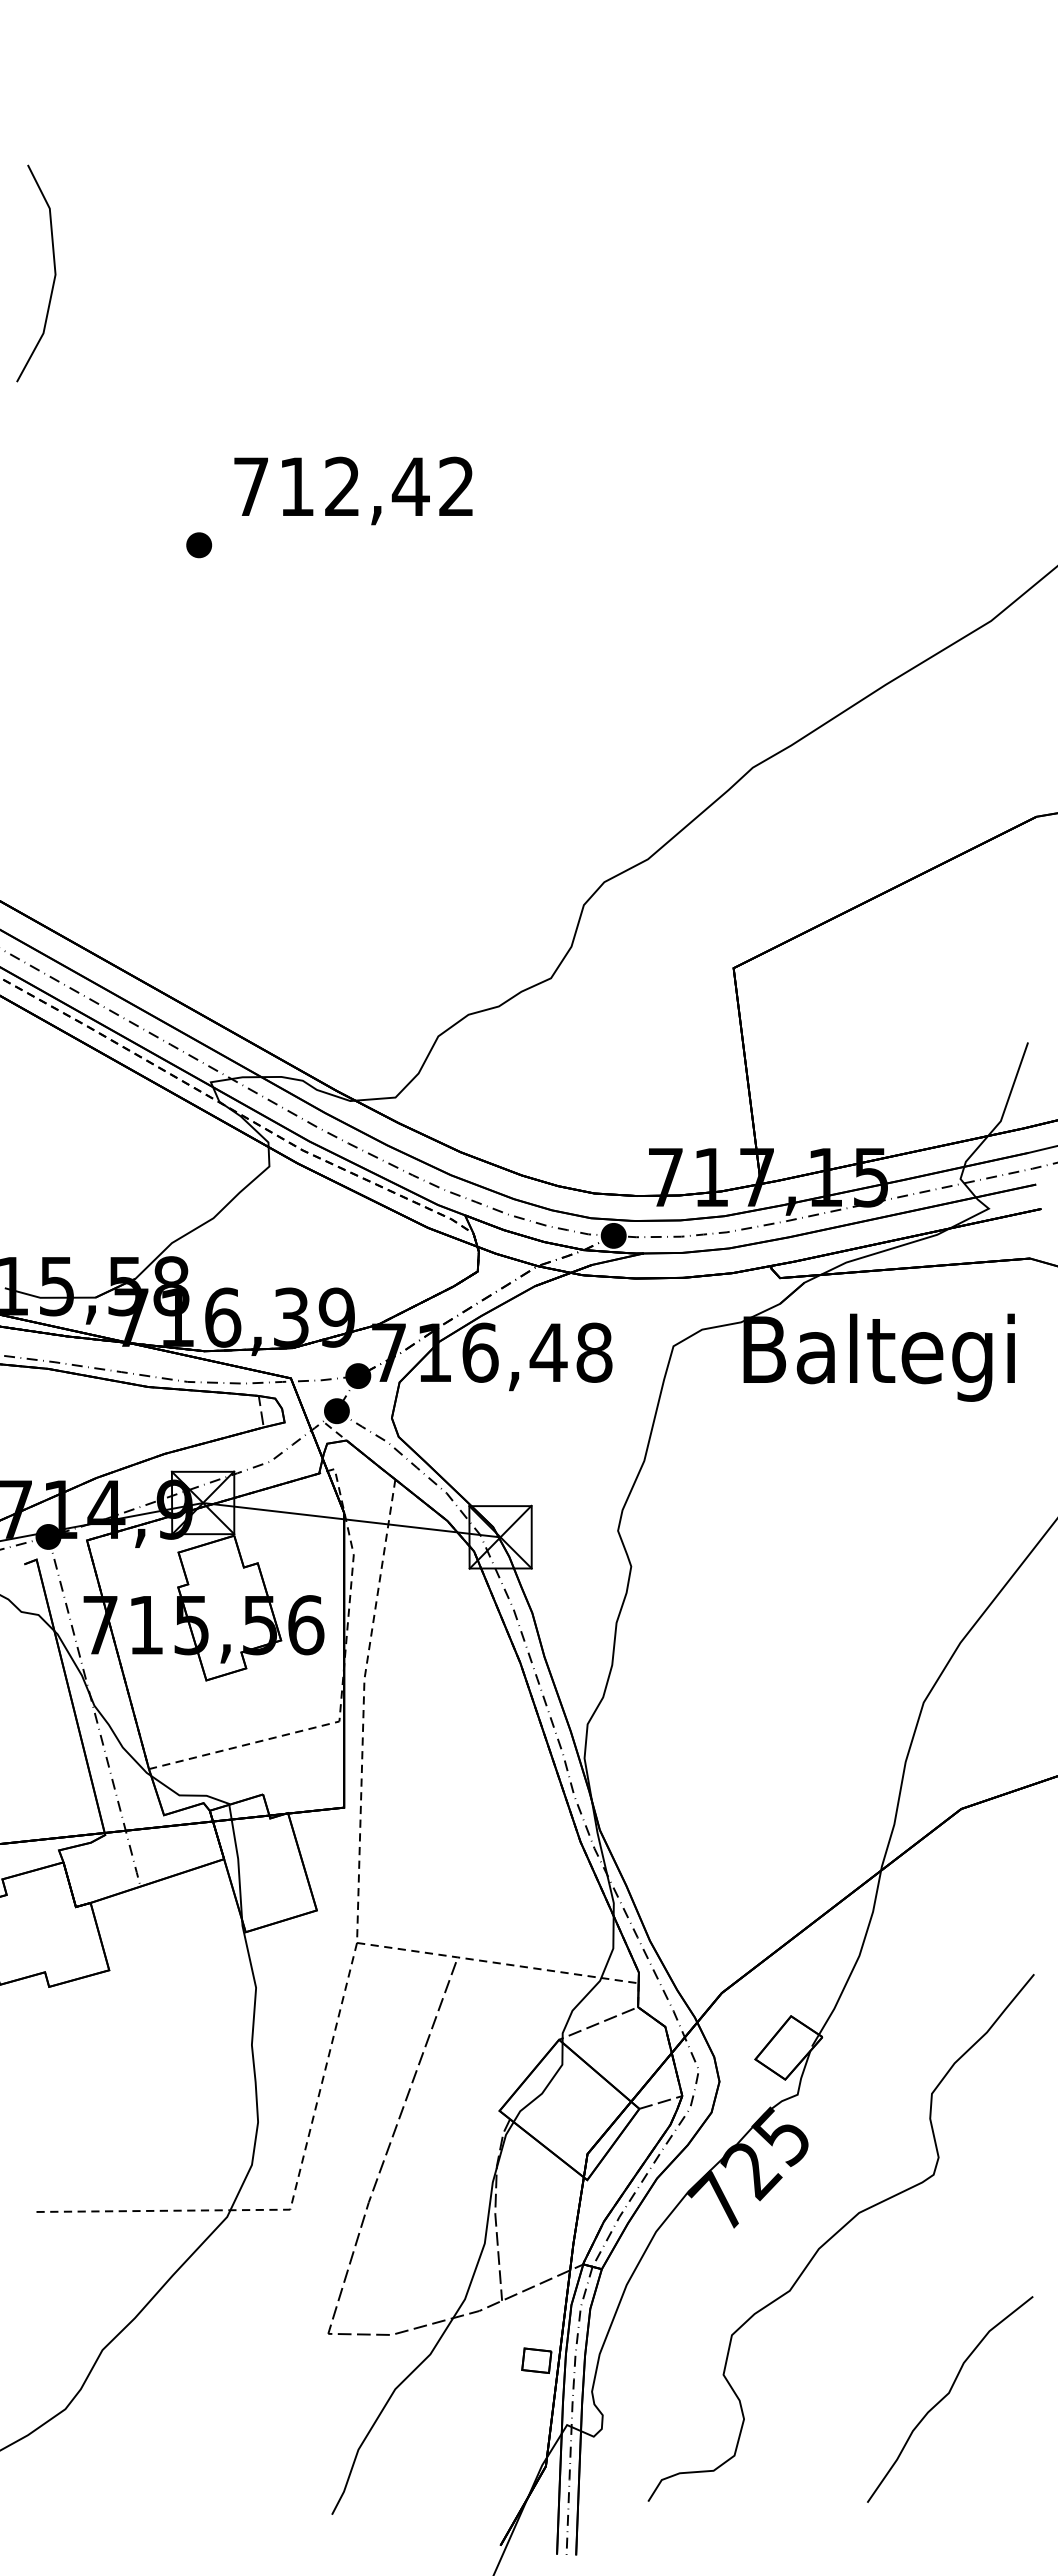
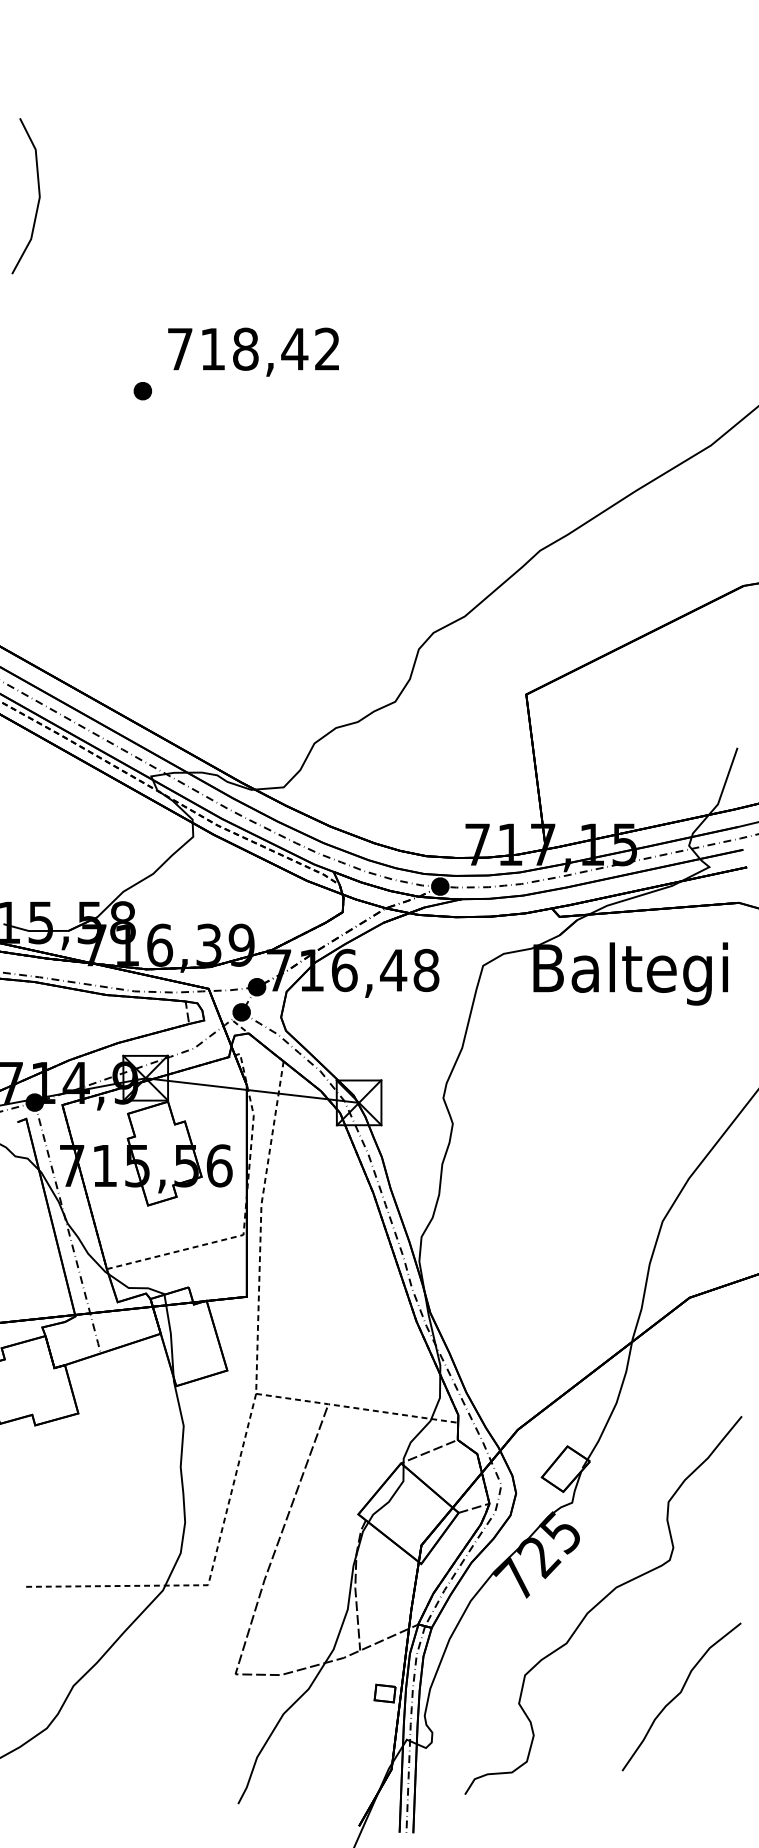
text: (342, 486) -> (245, 349), 712,42 -> 718,42
curve: (947, 2395) -> (679, 1694), moved

